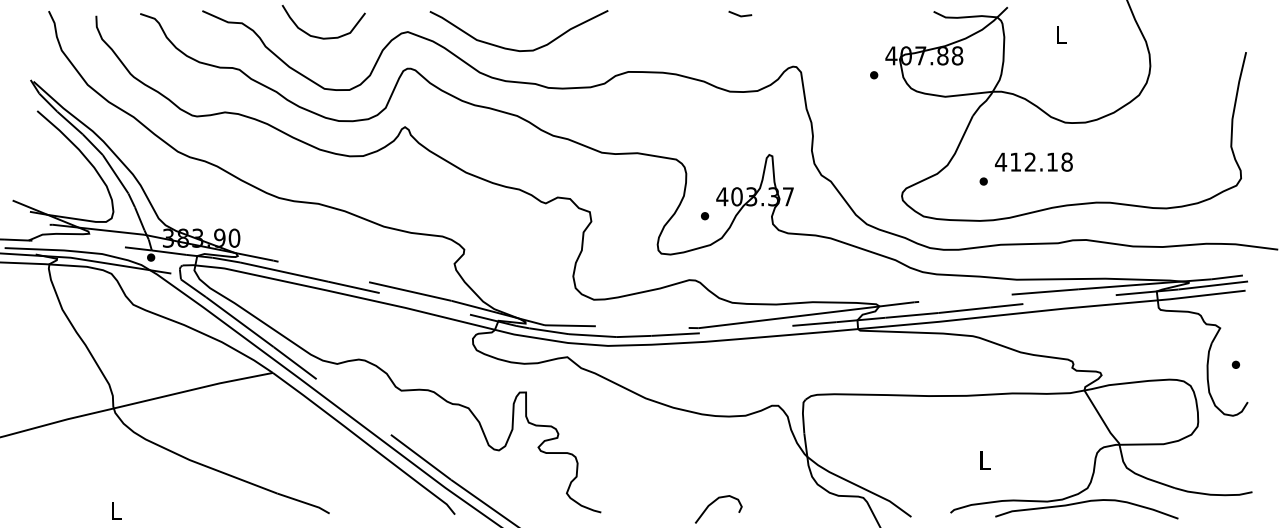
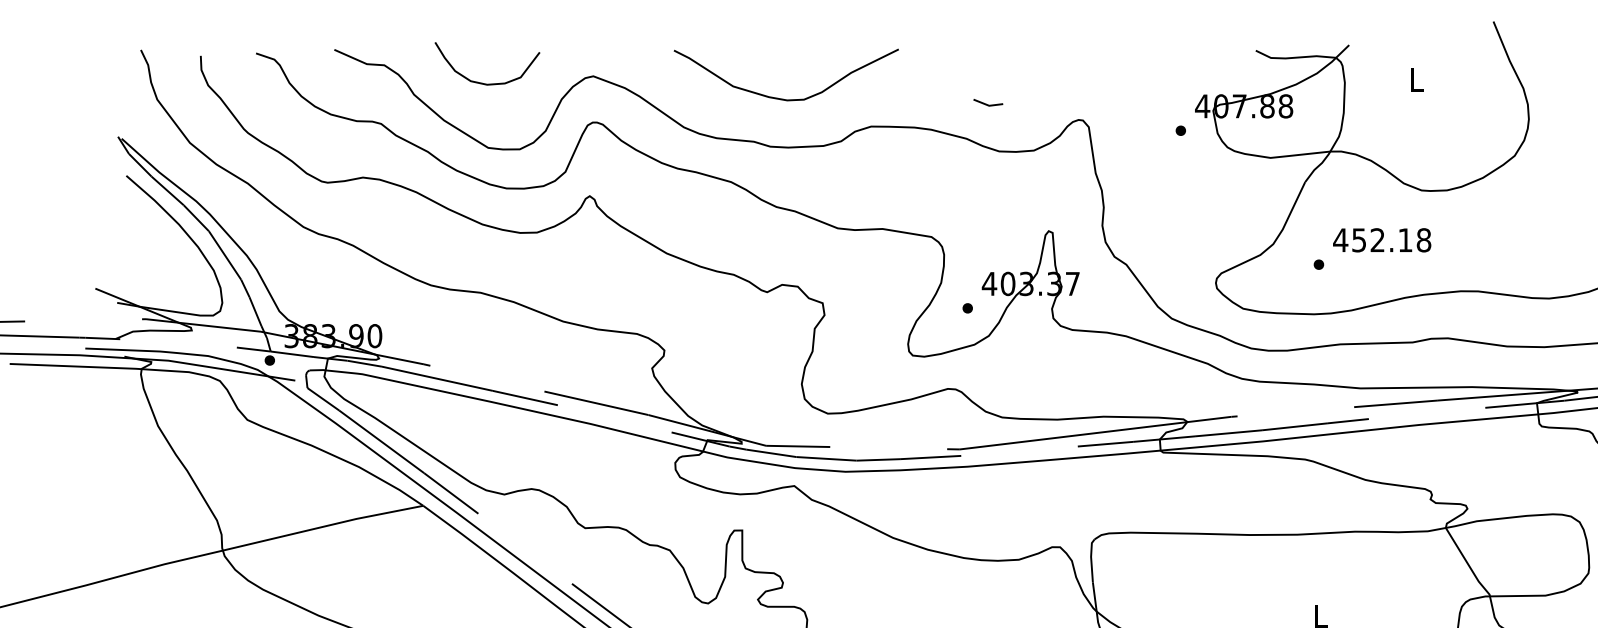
line: (739, 14) -> (987, 103), moved
curve: (517, 49) -> (784, 98), moved
text: (1015, 161) -> (1358, 239), 412.18 -> 452.18

